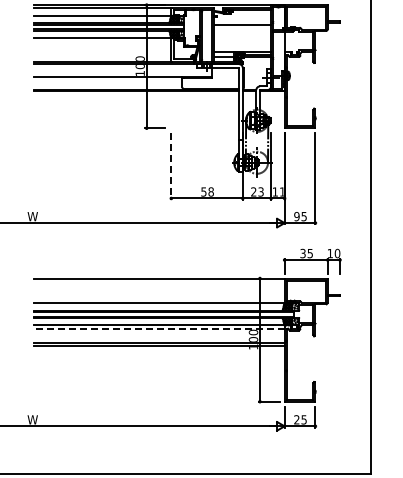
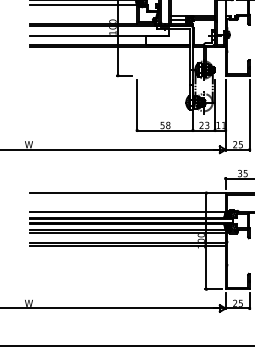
line: (171, 166) -> (137, 105), dashed -> solid
text: (296, 216) -> (234, 144), 95 -> 25
line: (158, 329) -> (127, 232), dashed -> solid

